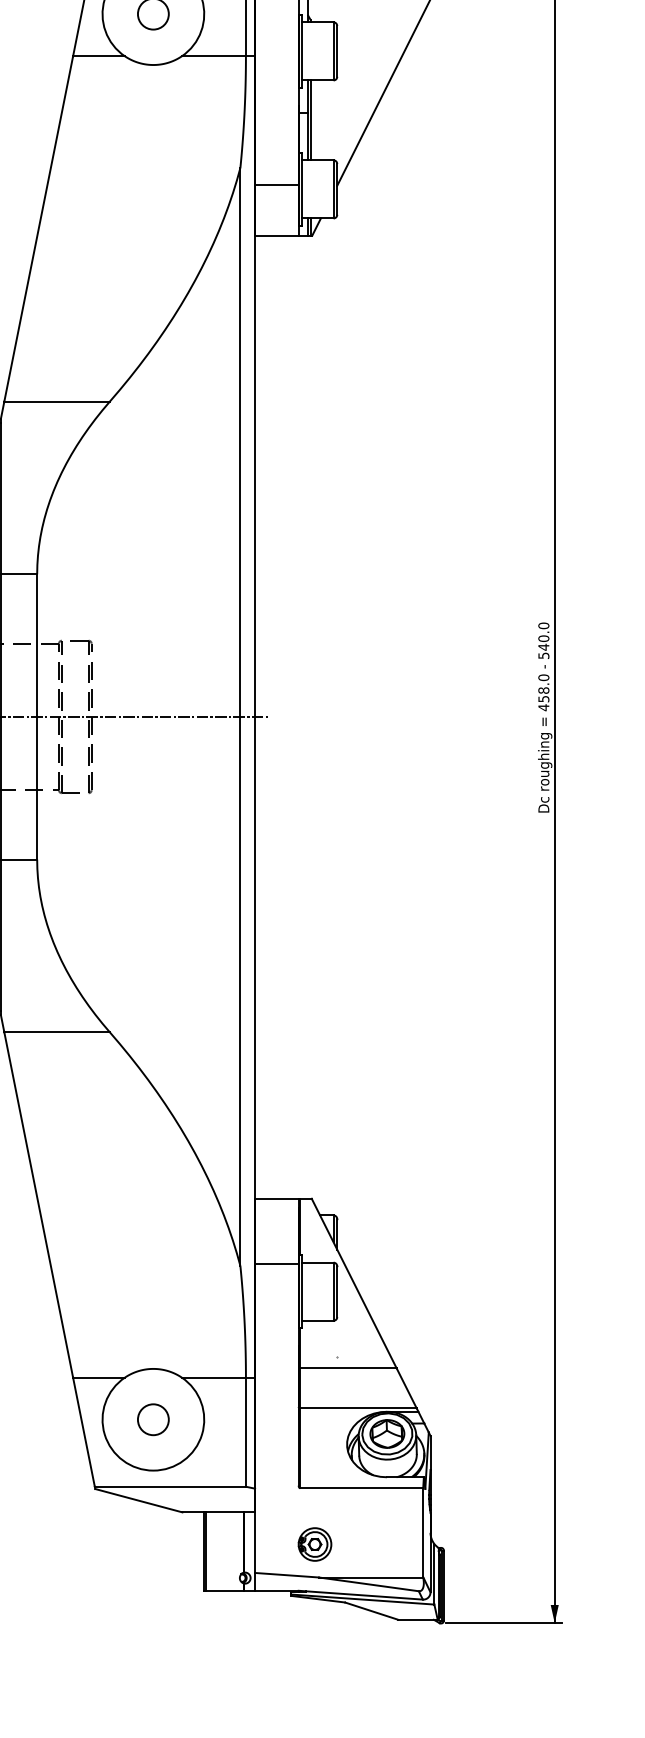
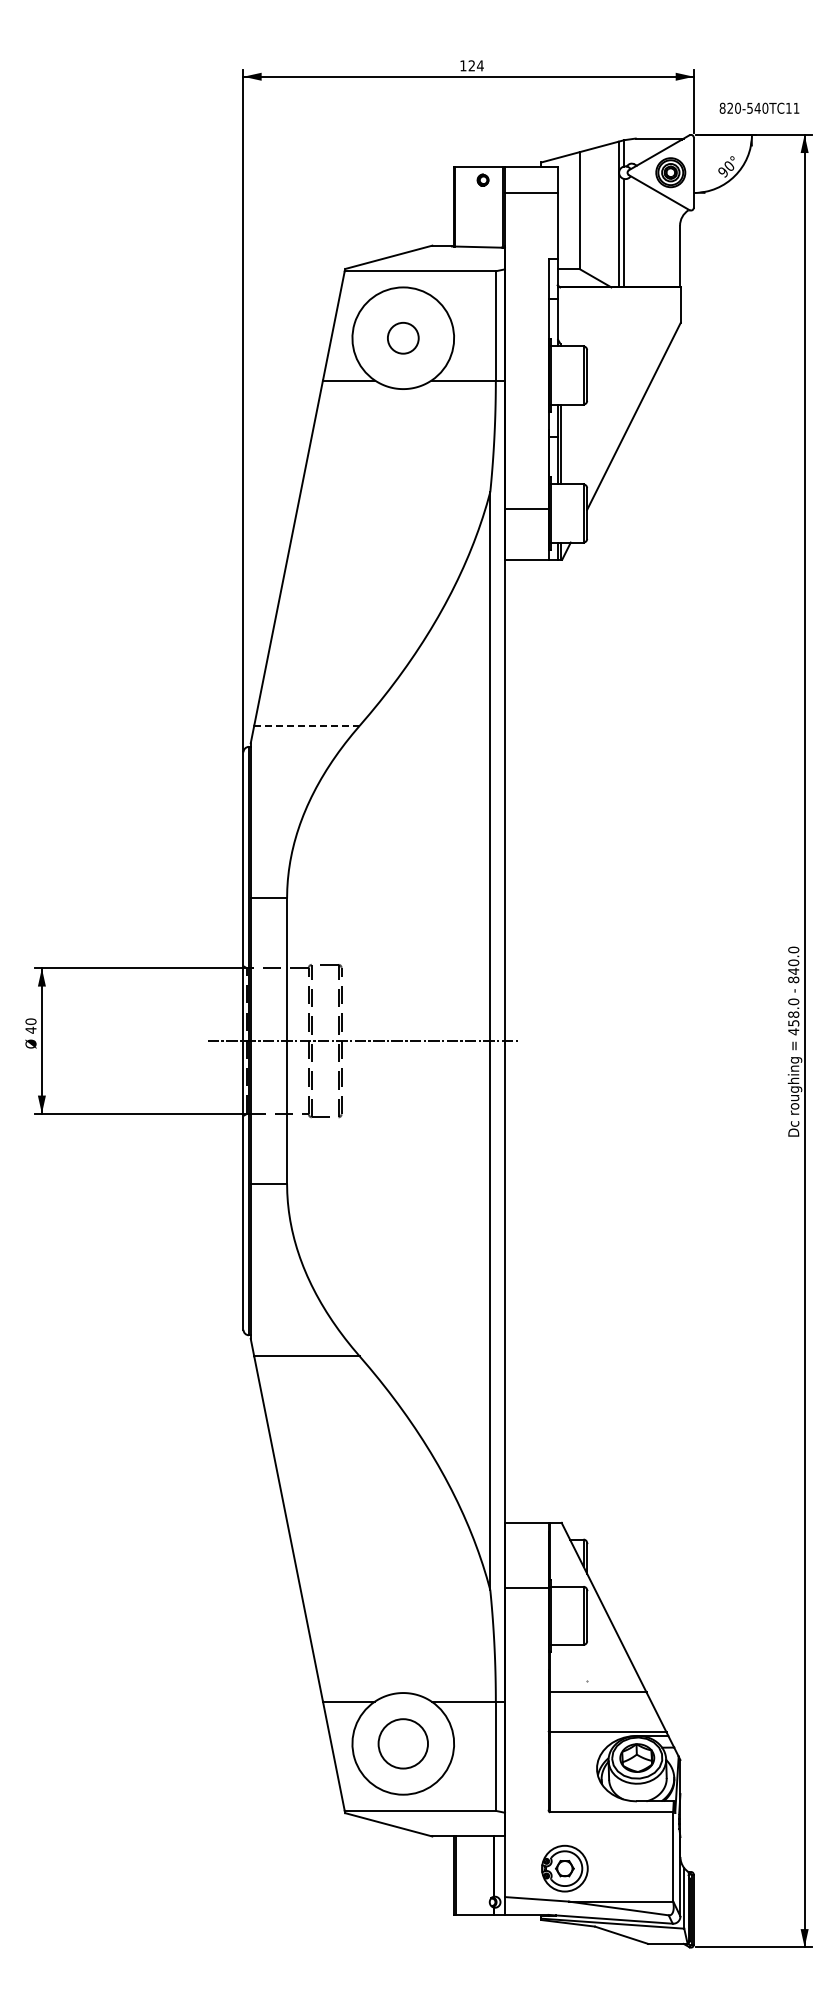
line: (56, 401) -> (306, 725), solid -> dashed
text: (543, 655) -> (793, 979), 540.0 -> 840.0
circle: (152, 1419) -> (402, 1743), size x1.6
part: (314, 1544) -> (564, 1868), size x1.4

